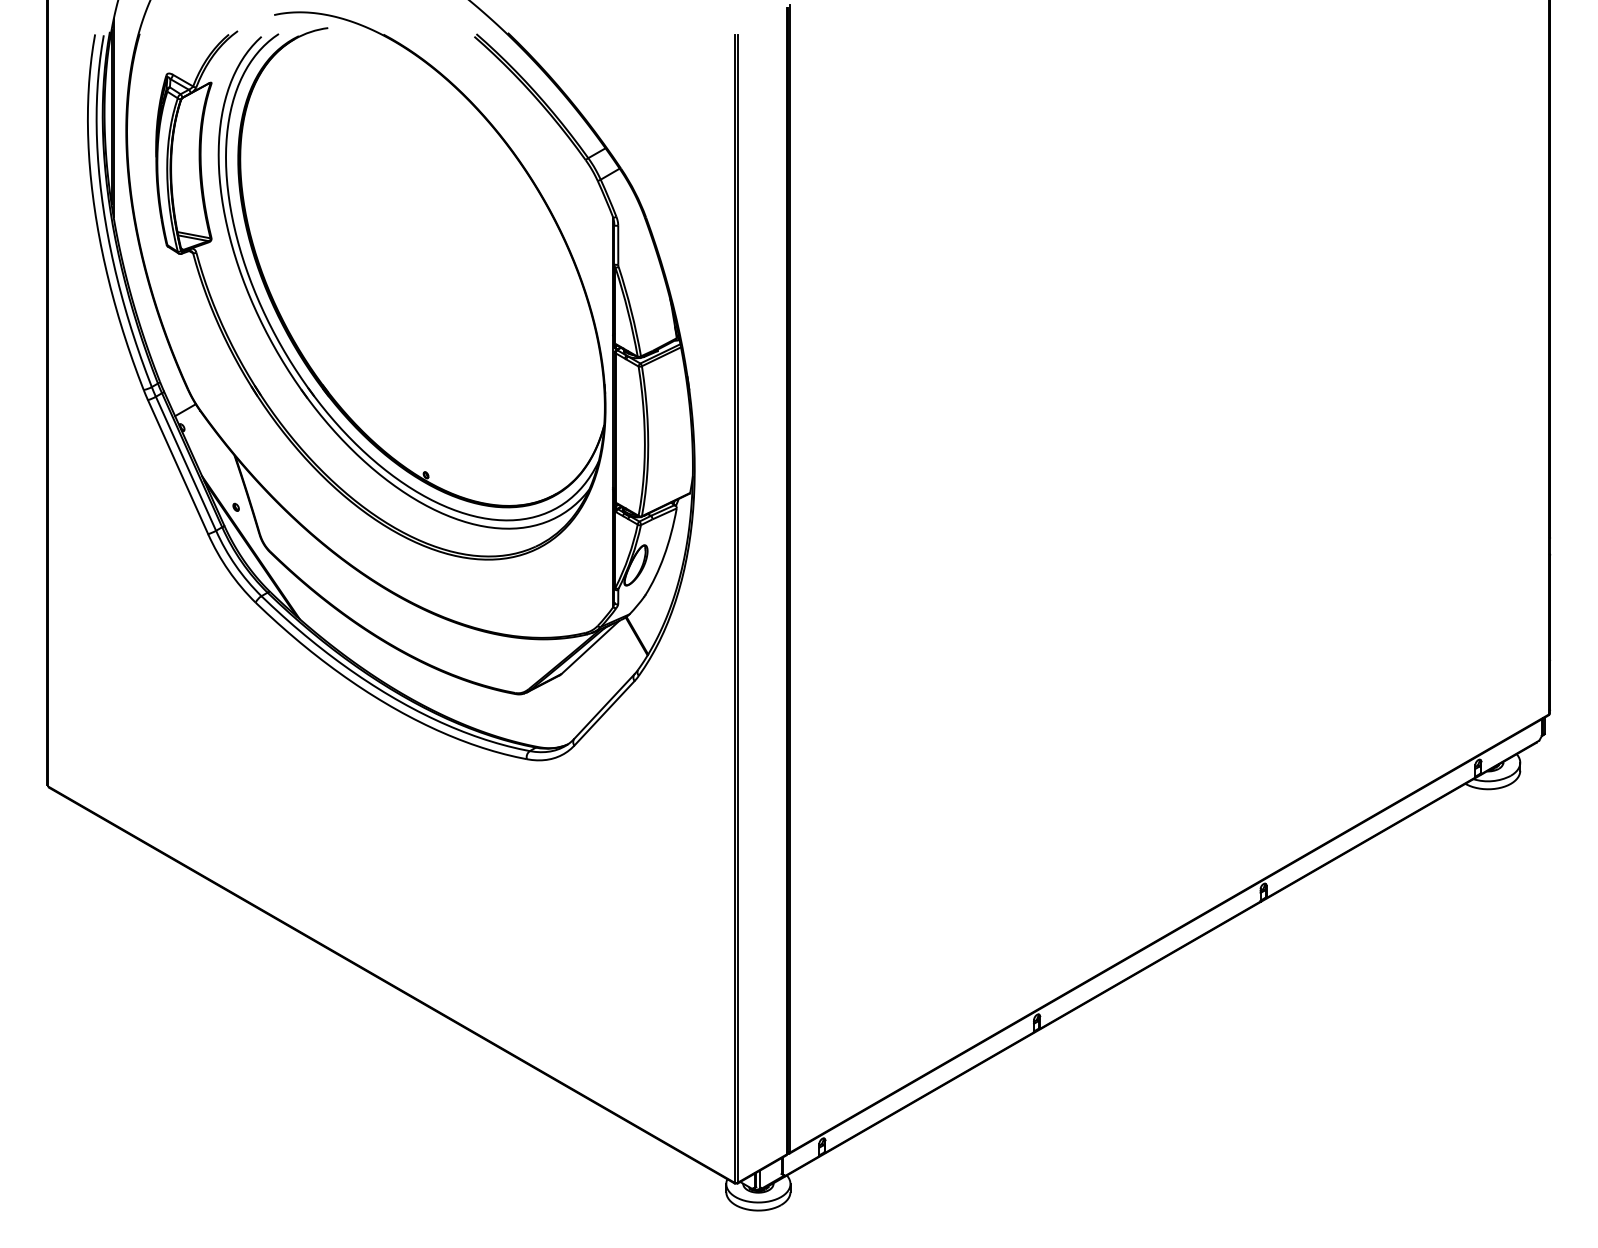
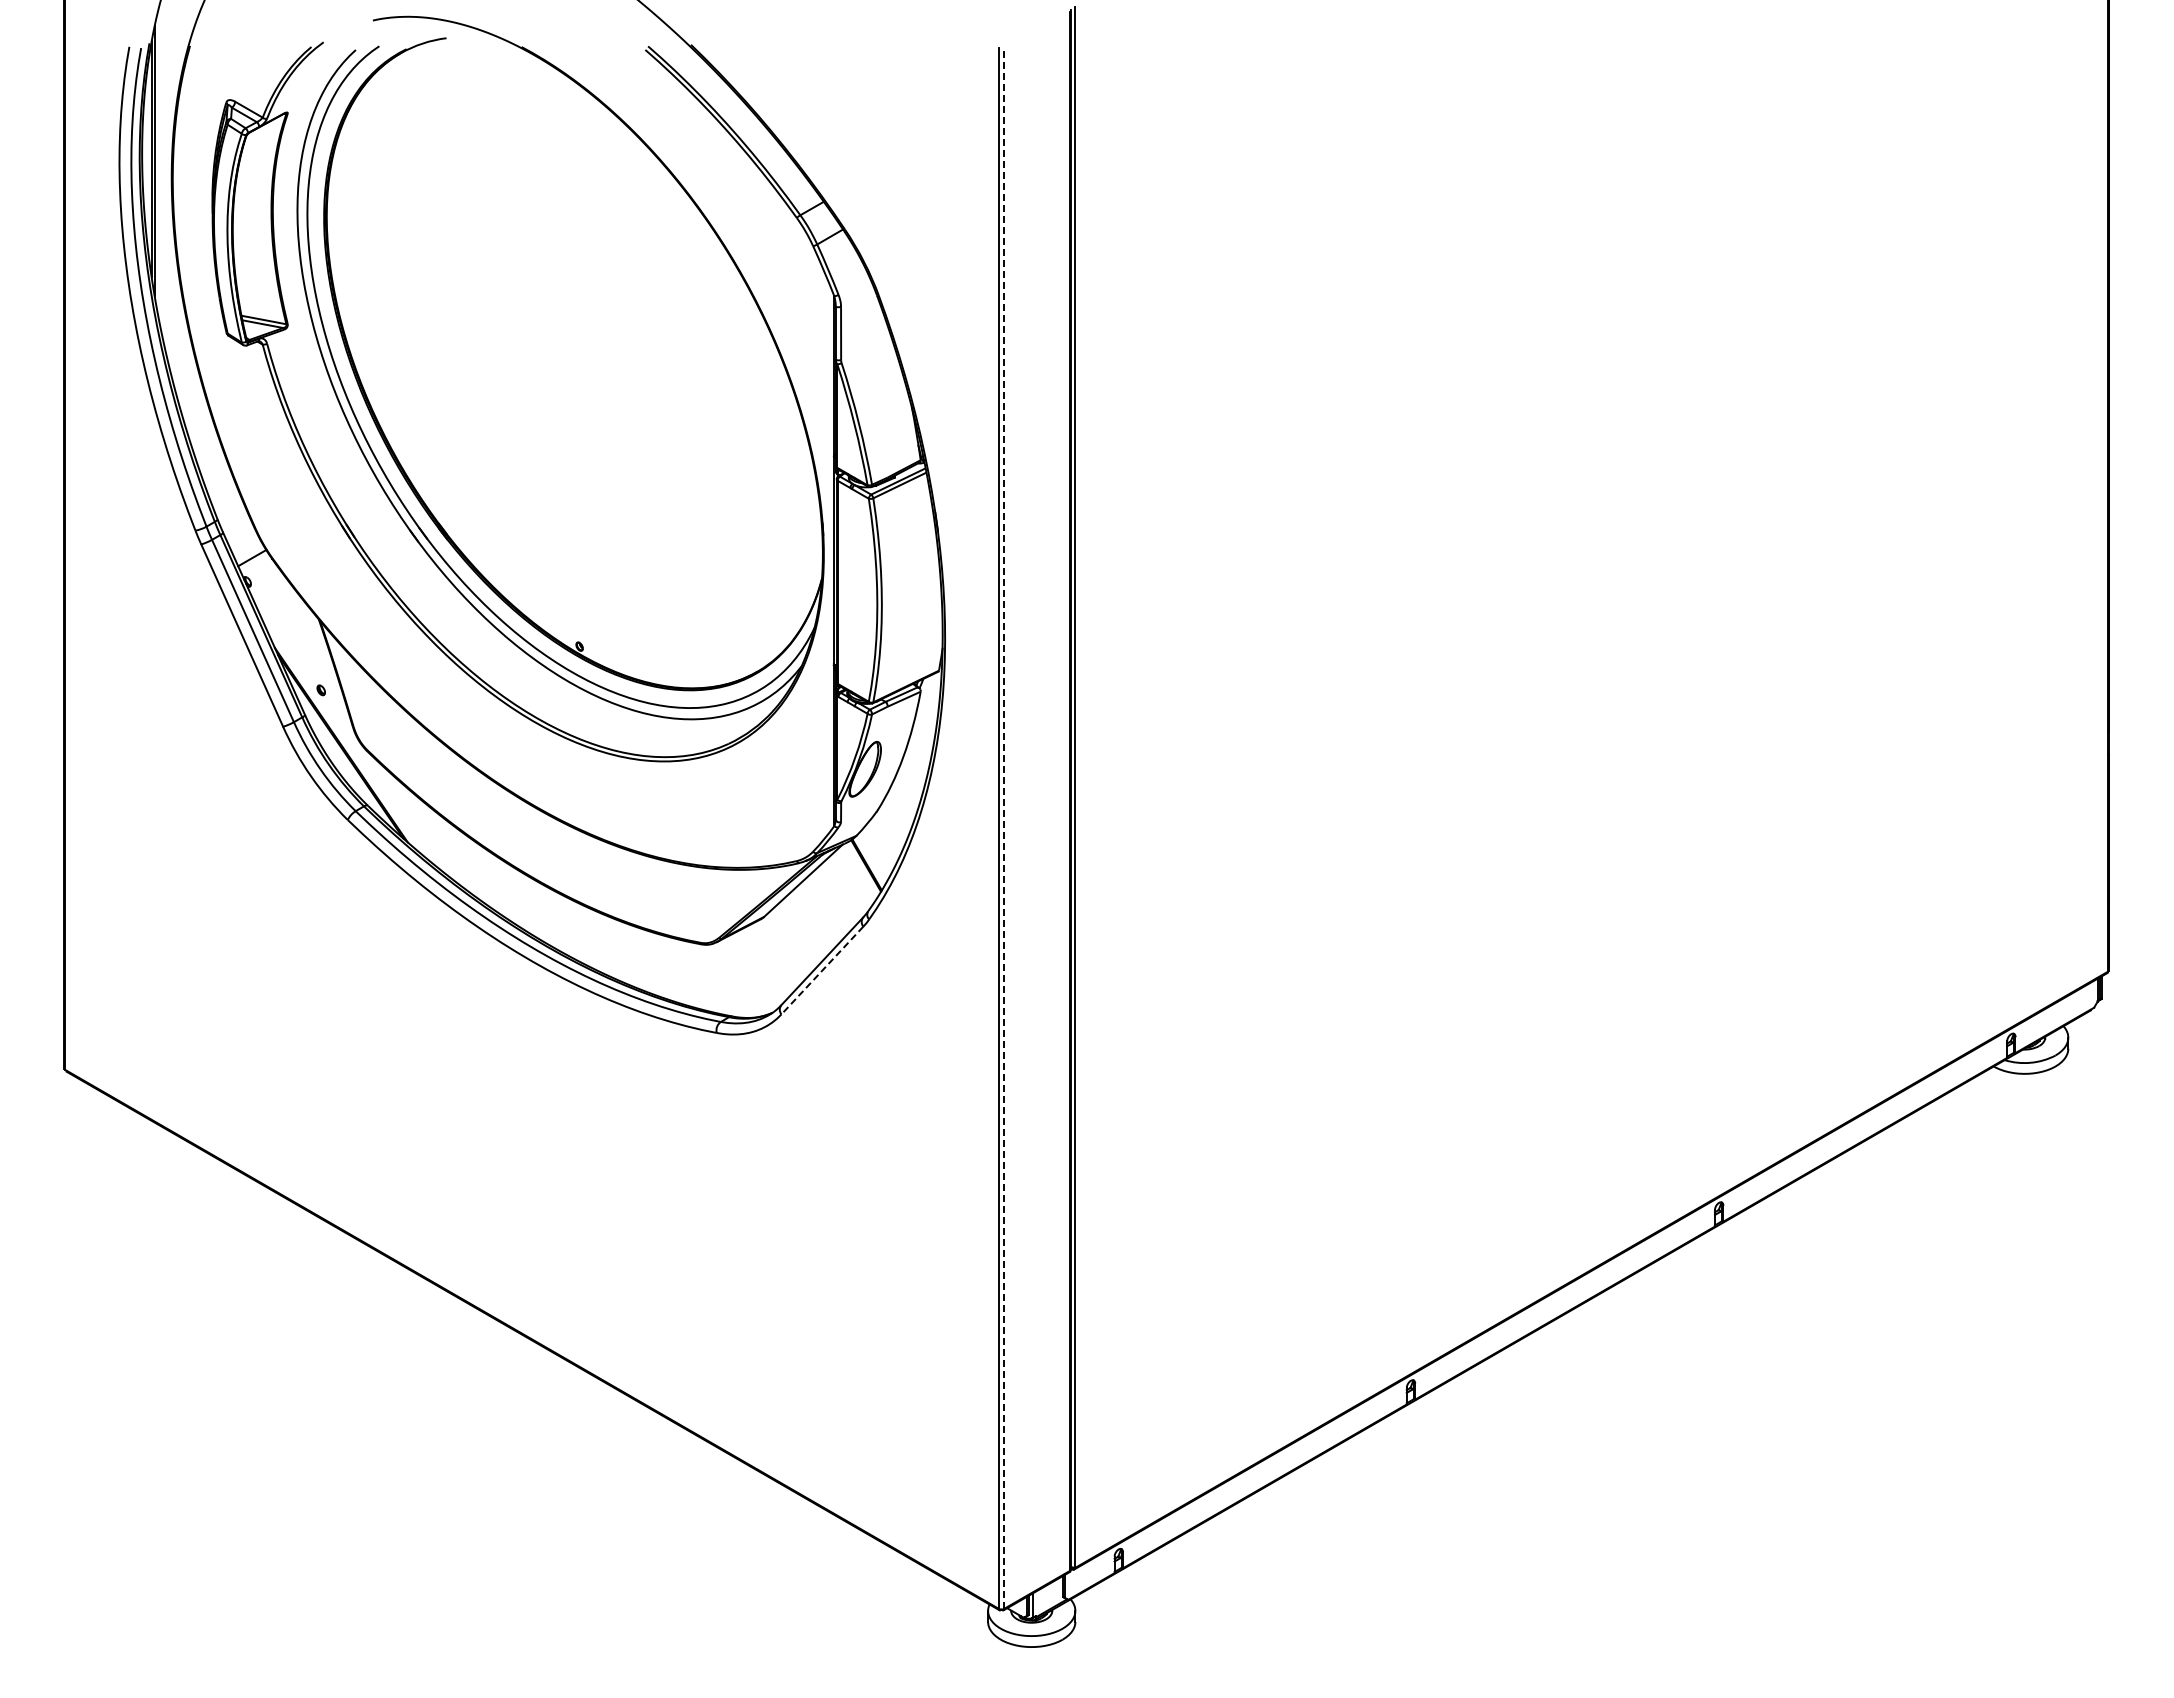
line: (737, 608) -> (1003, 828), solid -> dashed
line: (604, 713) -> (822, 970), solid -> dashed

